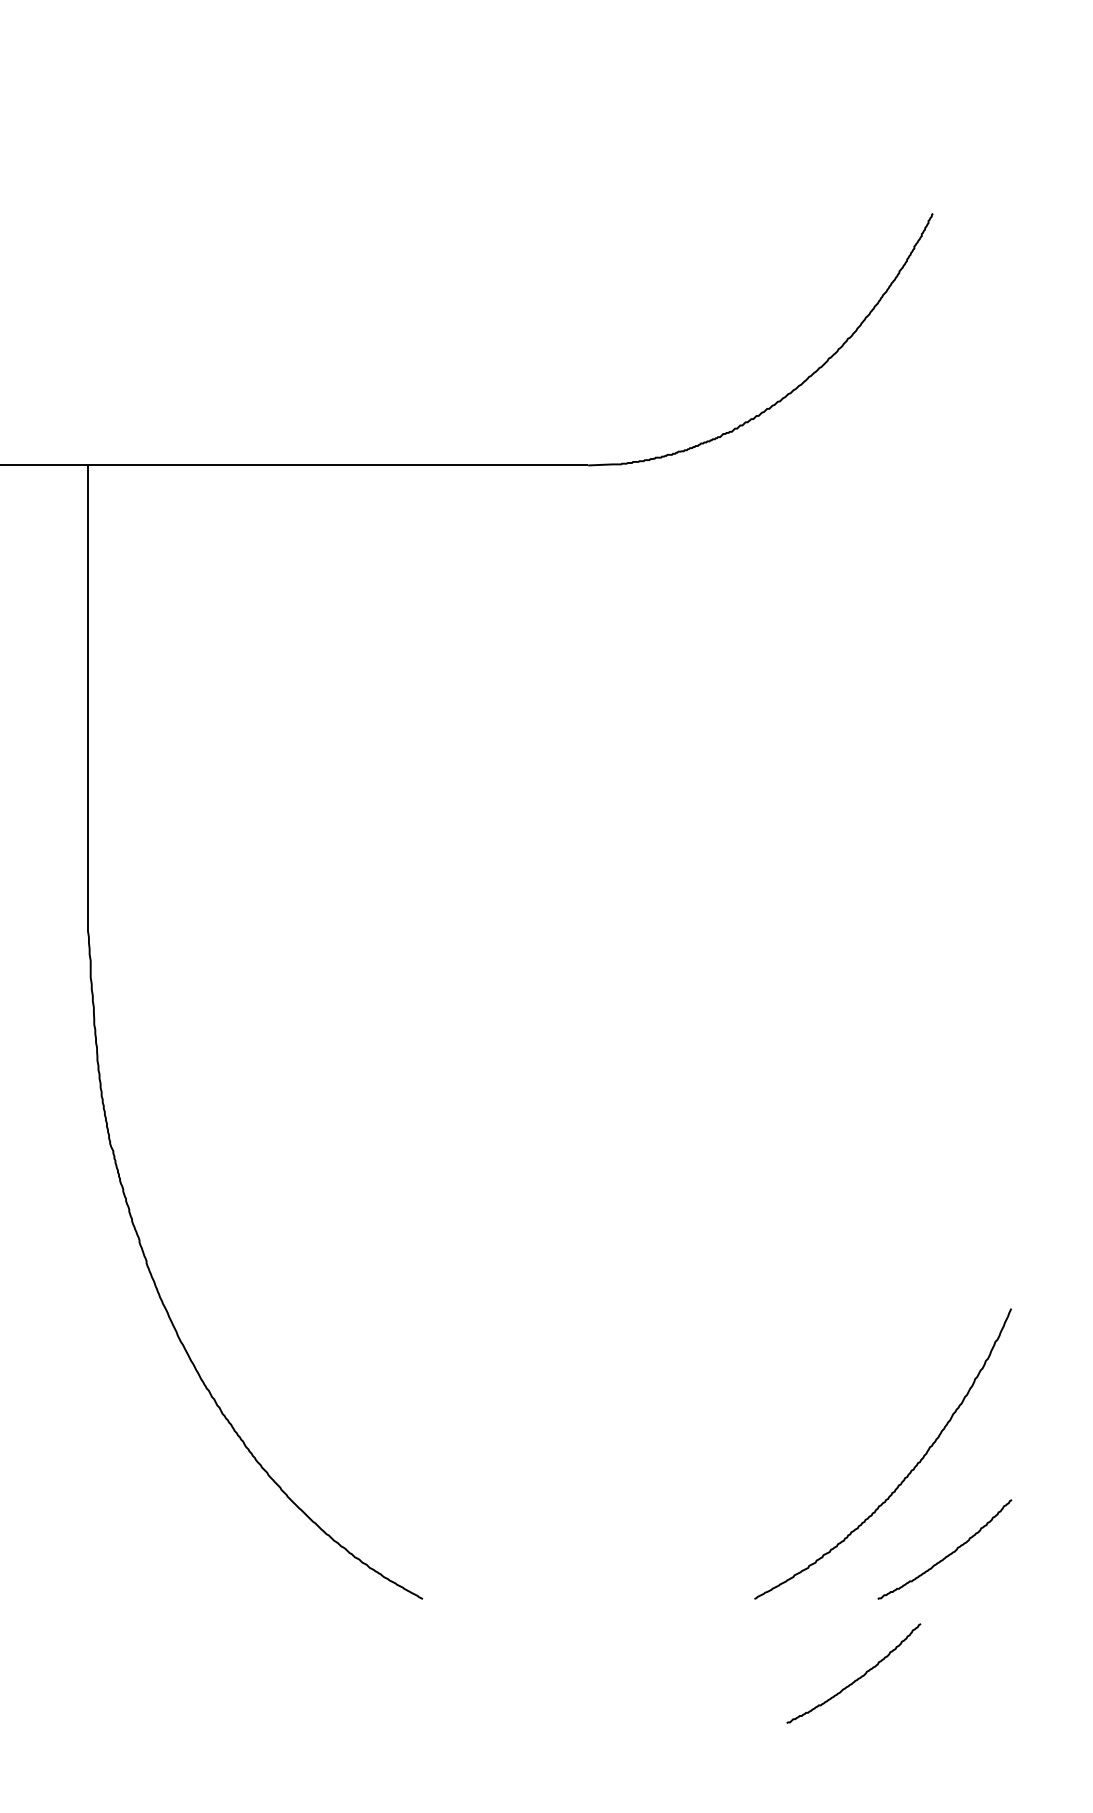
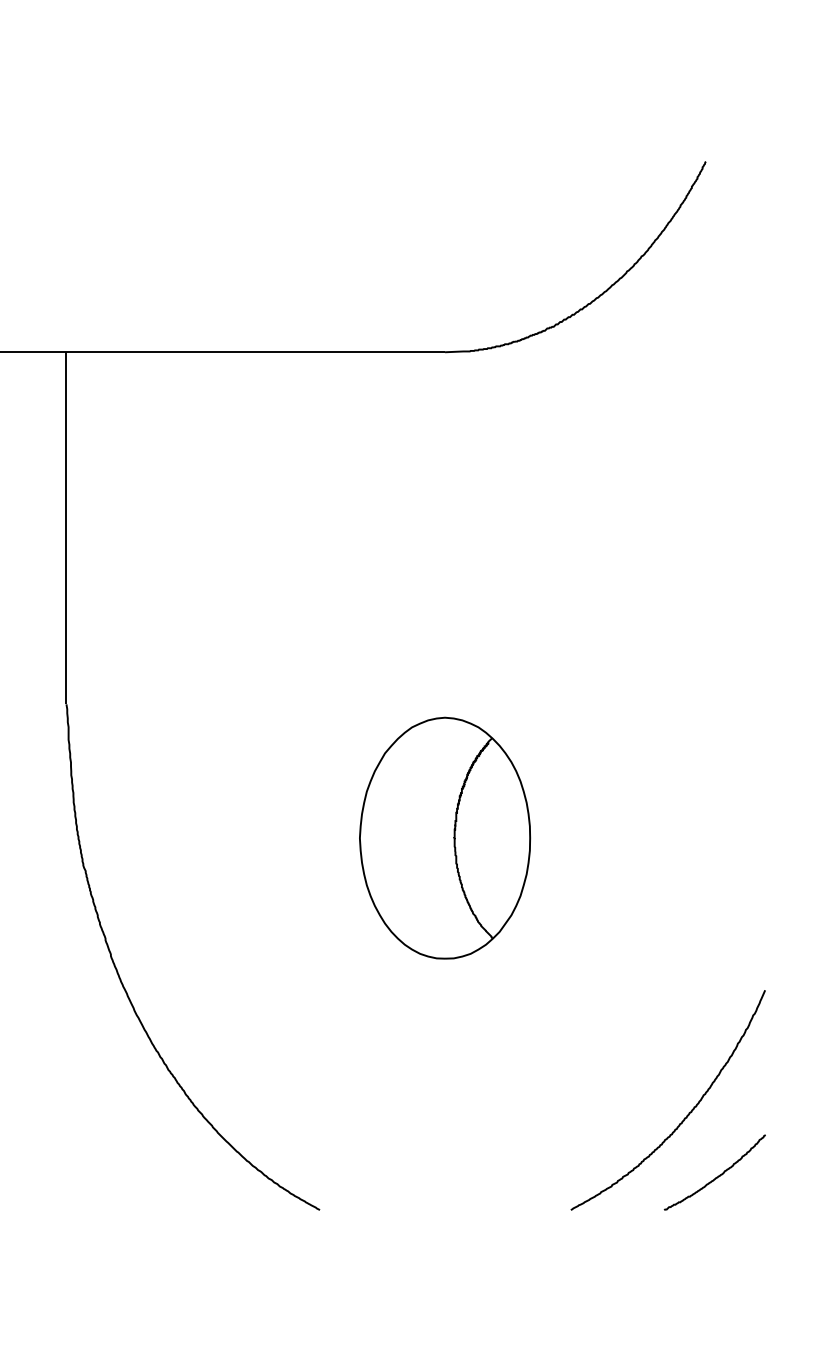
part: (587, 1107) -> (444, 838), added
curve: (855, 1679) -> (647, 1270), removed

